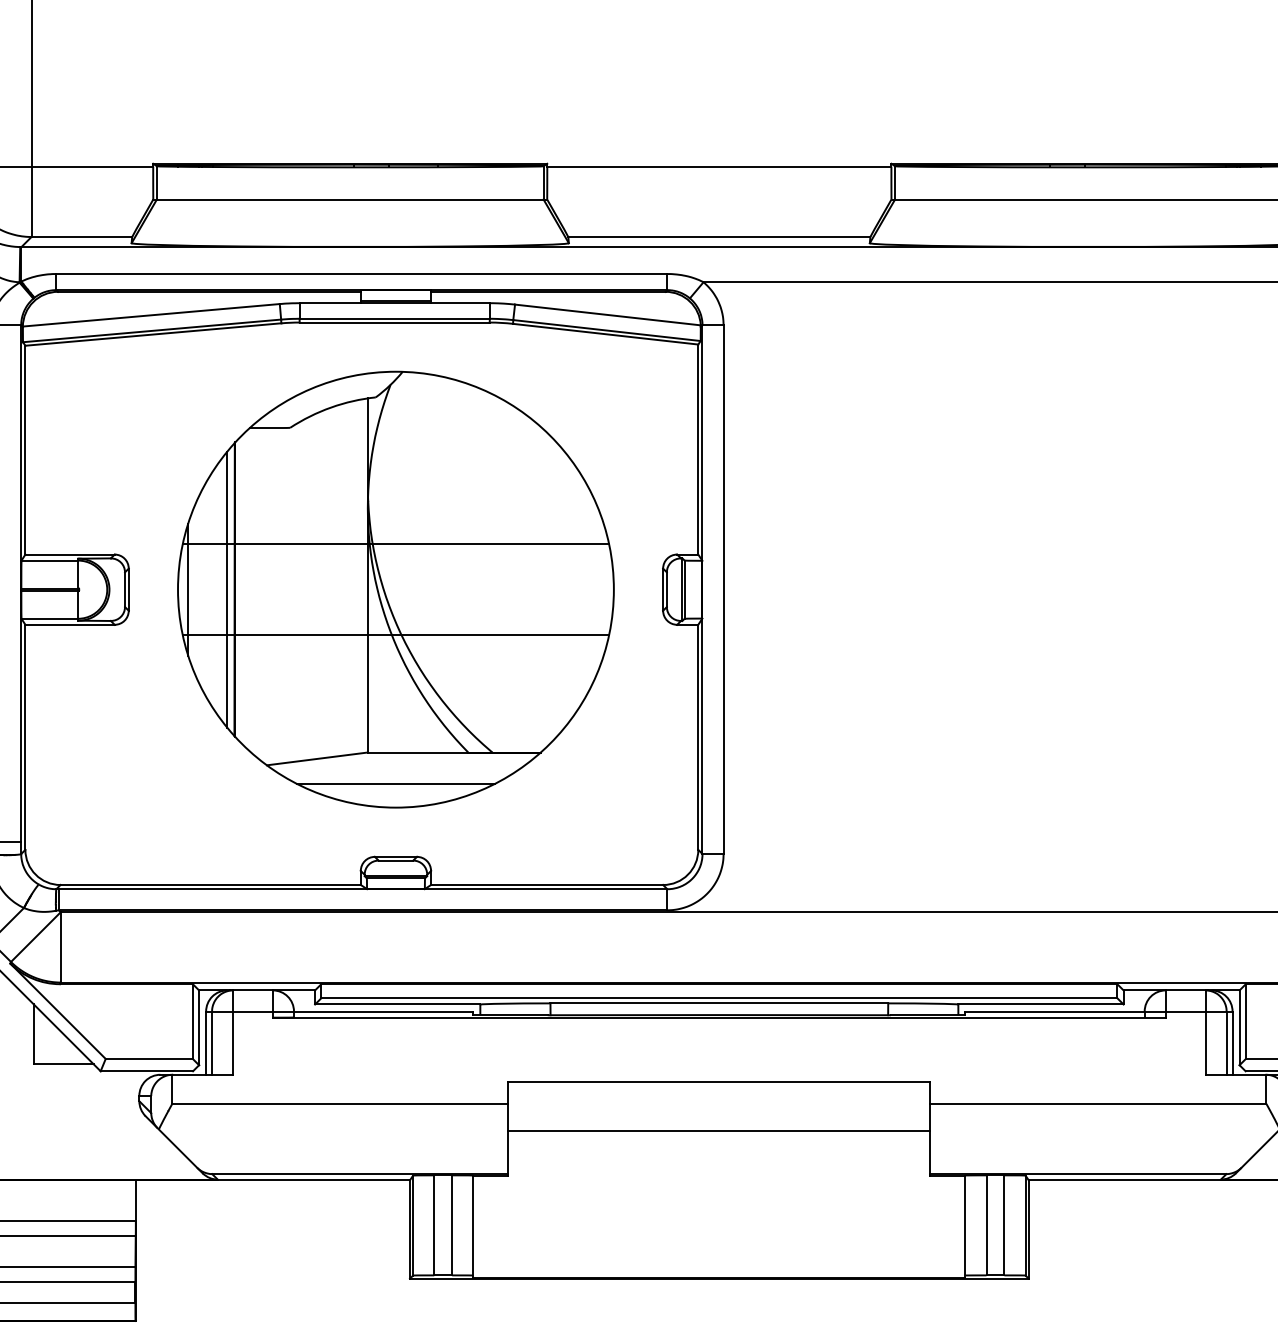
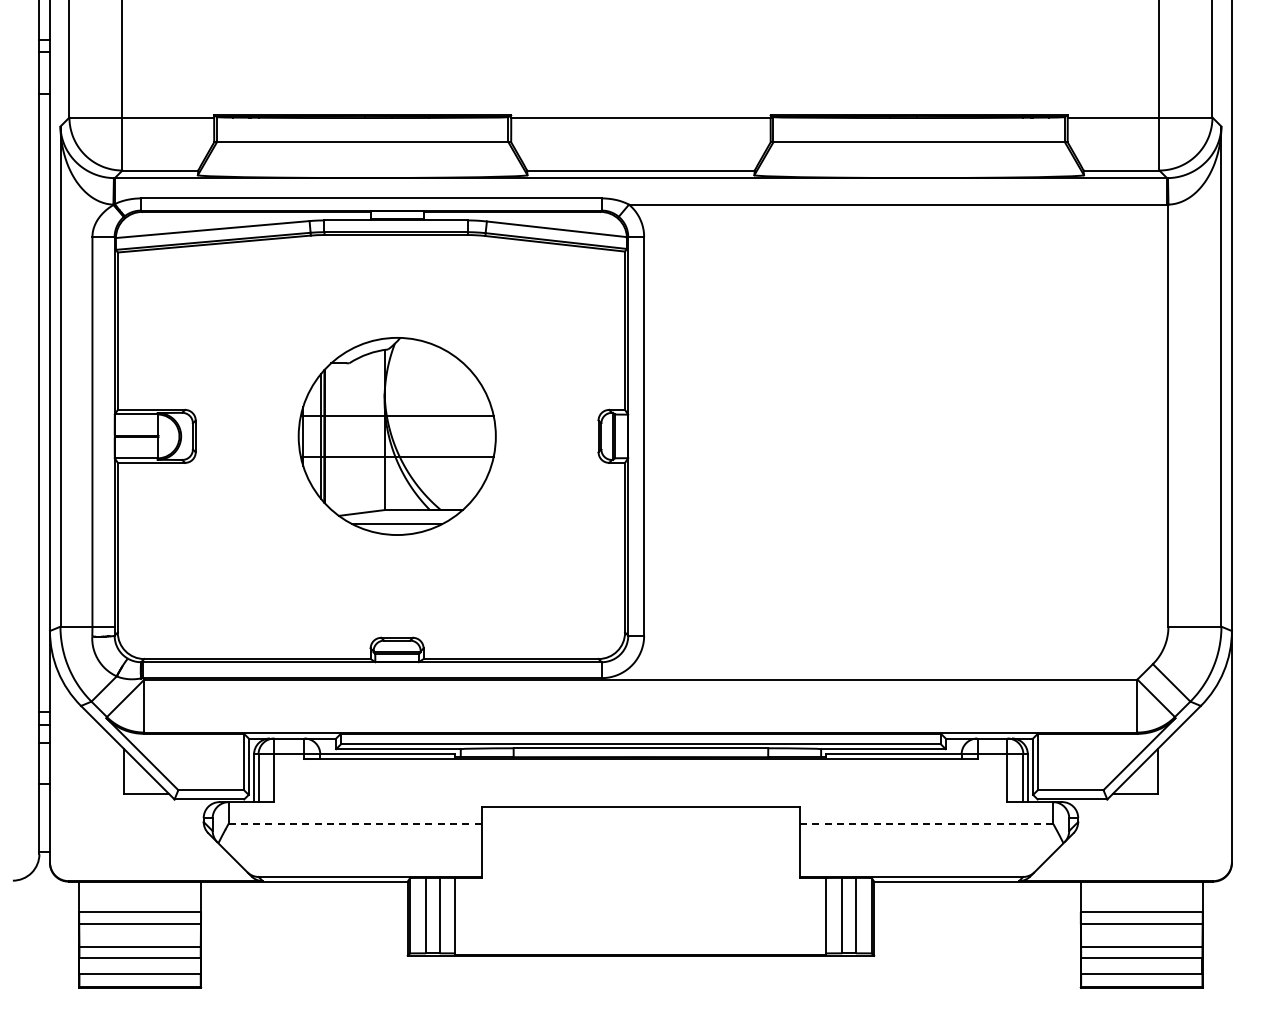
part: (396, 589) -> (397, 436), size x0.6
line: (340, 1104) -> (355, 824), solid -> dashed
line: (1098, 1104) -> (926, 824), solid -> dashed
line: (718, 1131) -> (640, 844), removed

